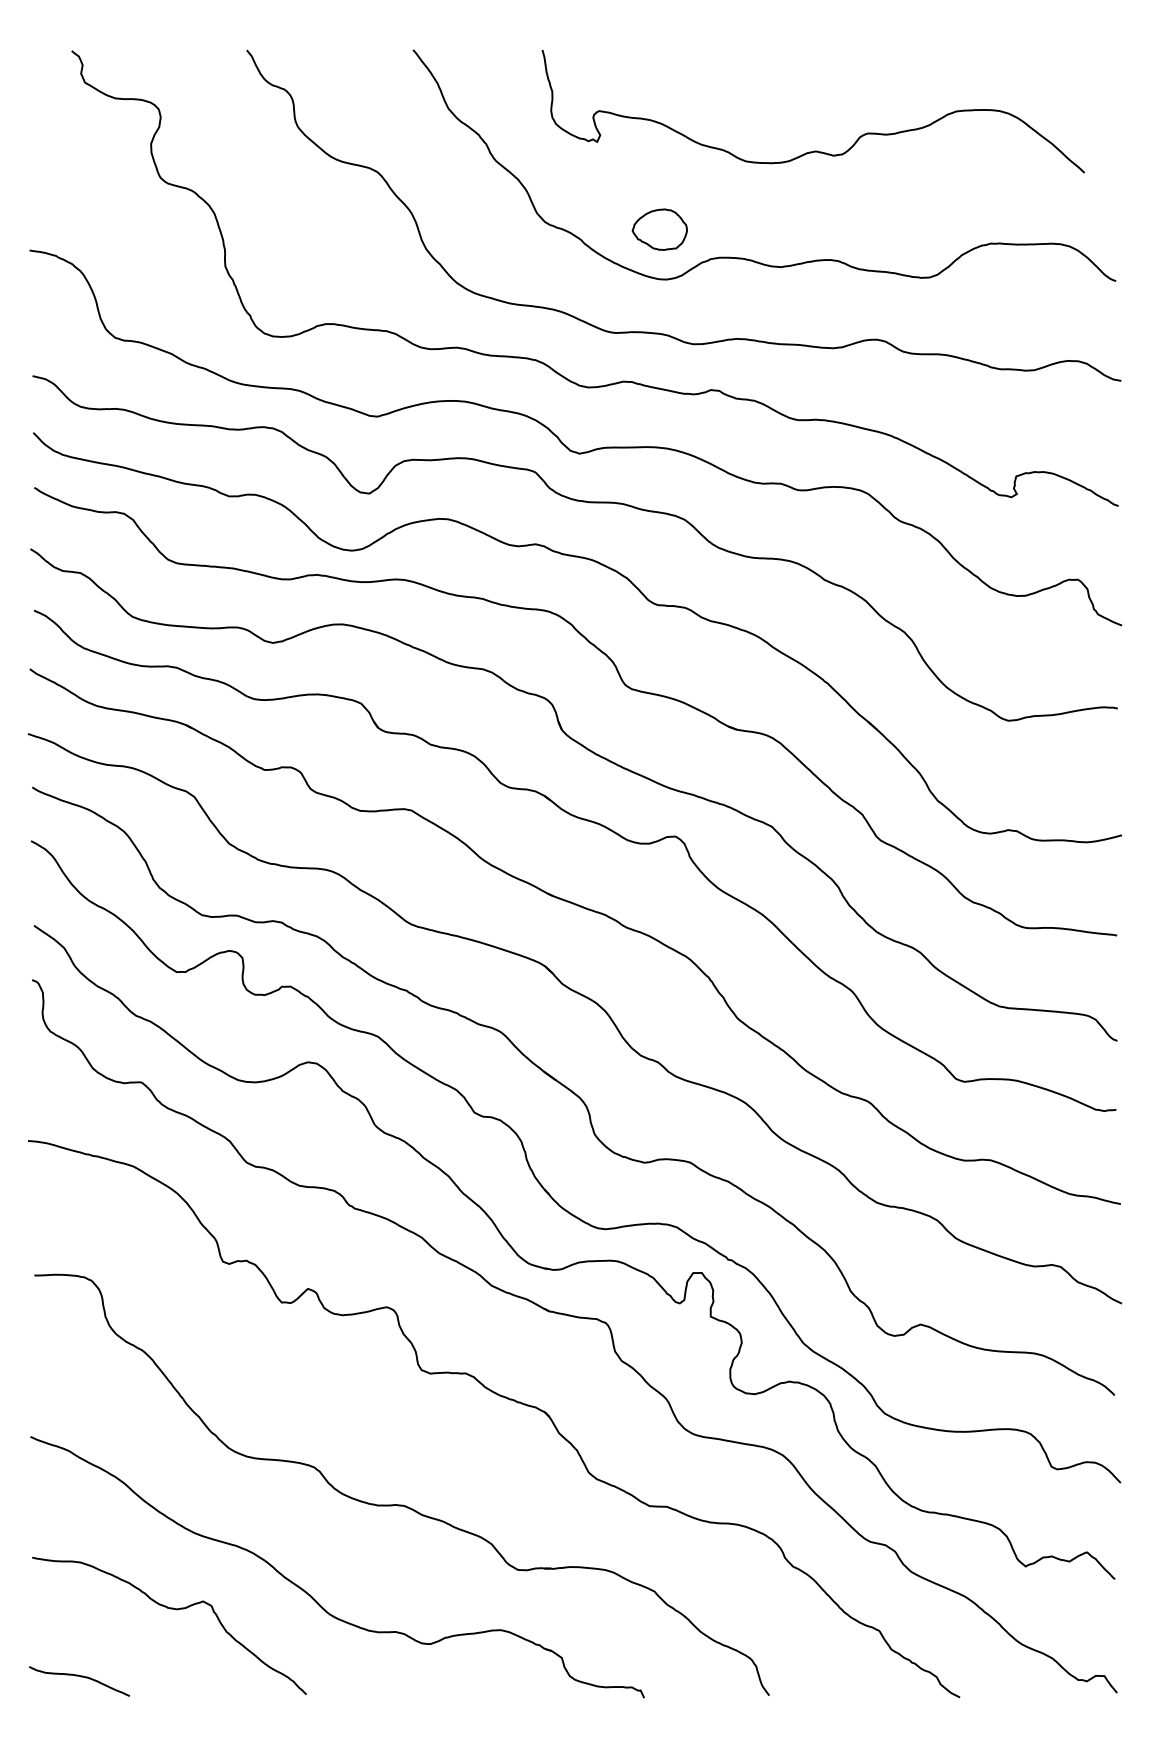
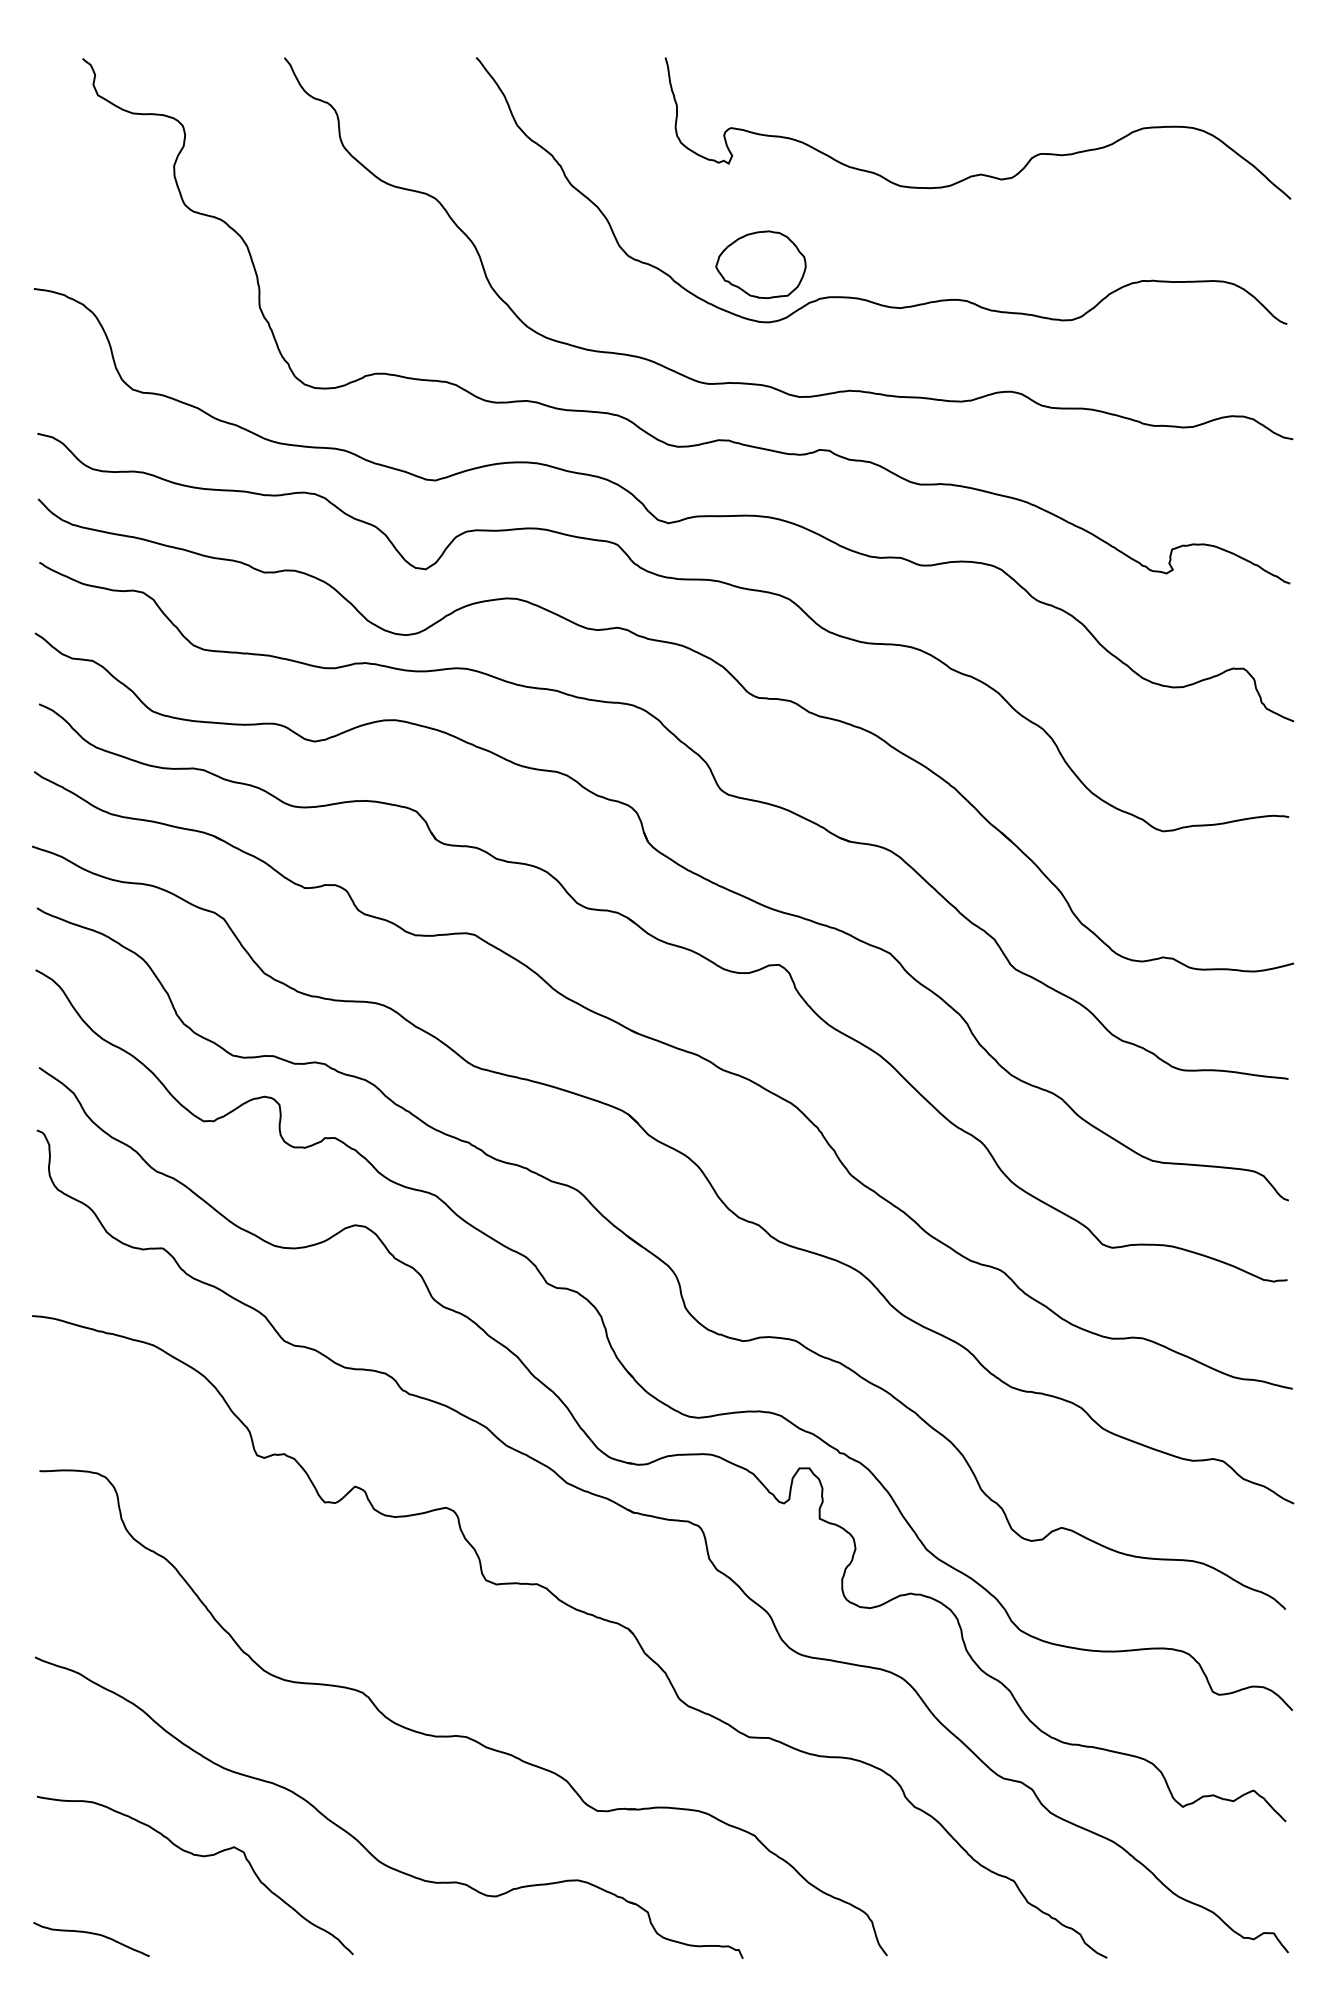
curve: (814, 150) -> (979, 173), moved
part: (659, 229) -> (760, 264), size x1.43

